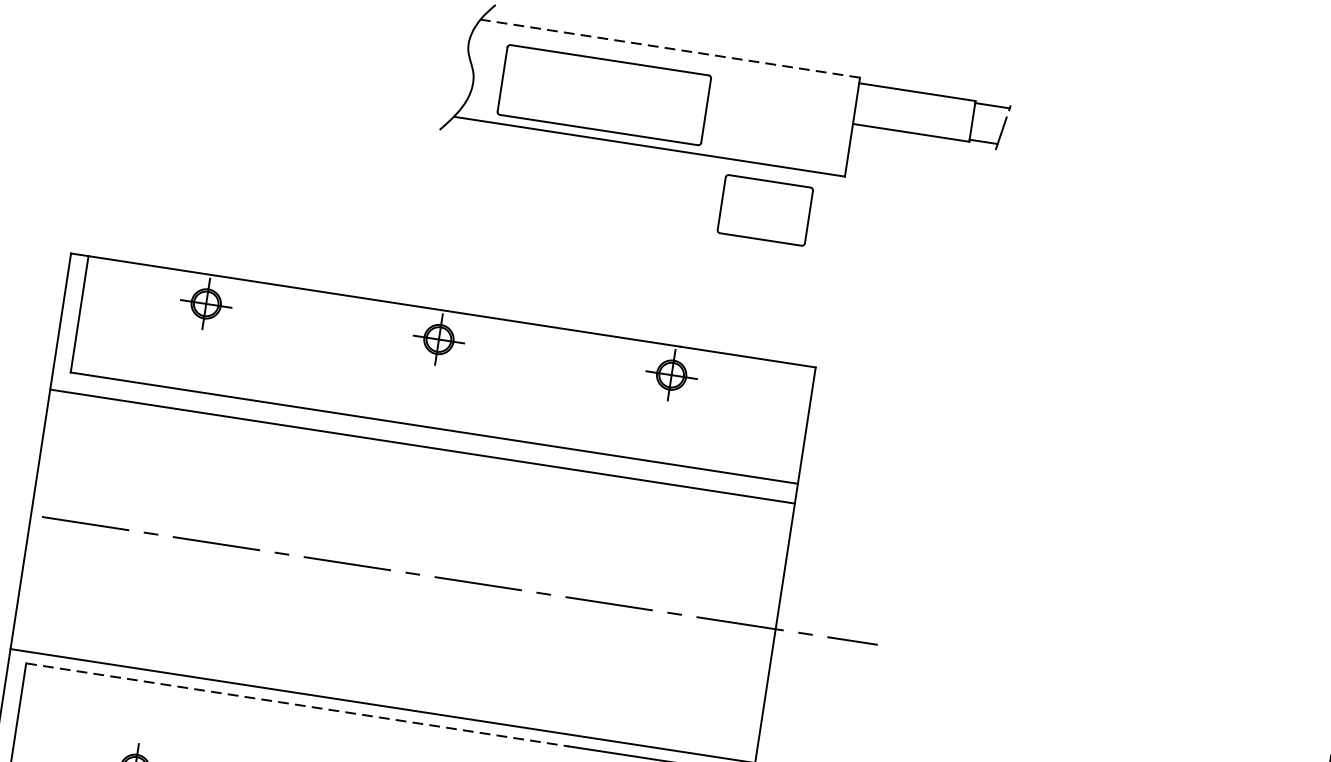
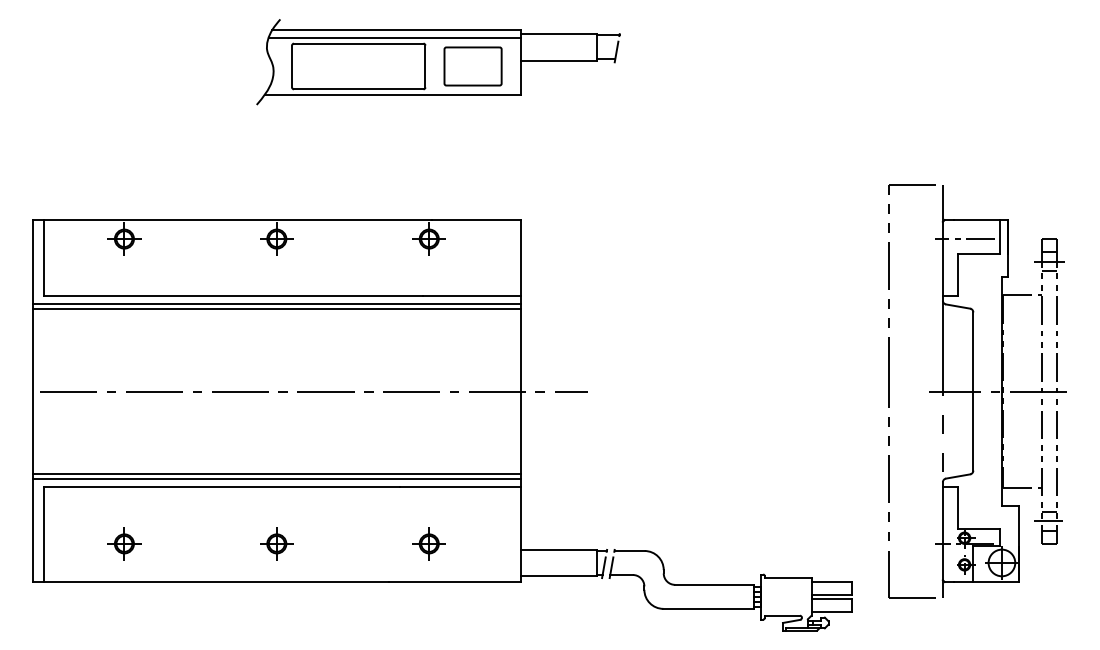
line: (668, 48) -> (395, 30), dashed -> solid
line: (665, 59) -> (394, 37), added
part: (764, 210) -> (472, 66), moved
line: (423, 437) -> (276, 303), added
line: (383, 697) -> (276, 473), added
line: (298, 704) -> (222, 486), dashed -> solid

